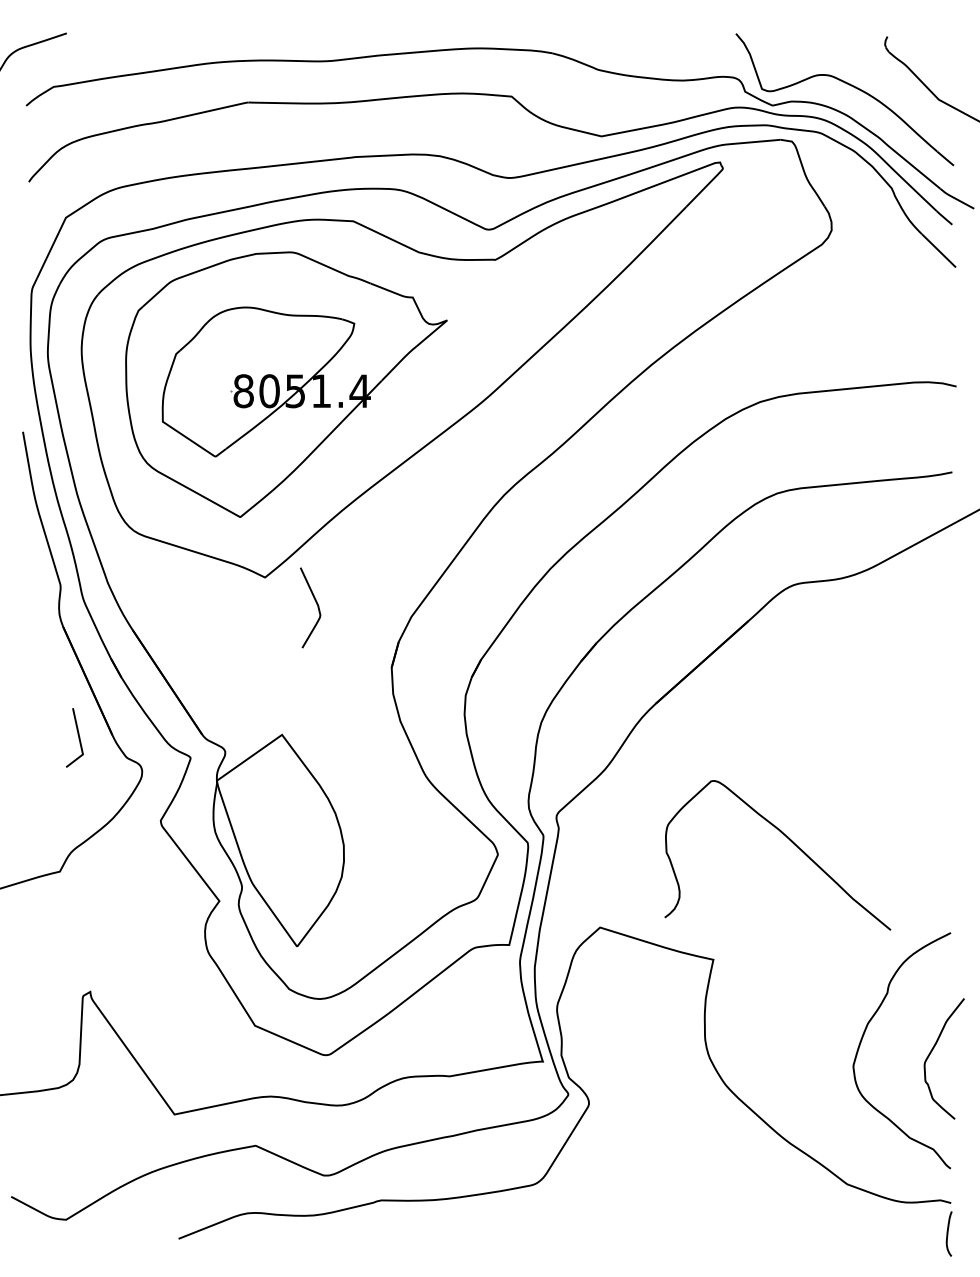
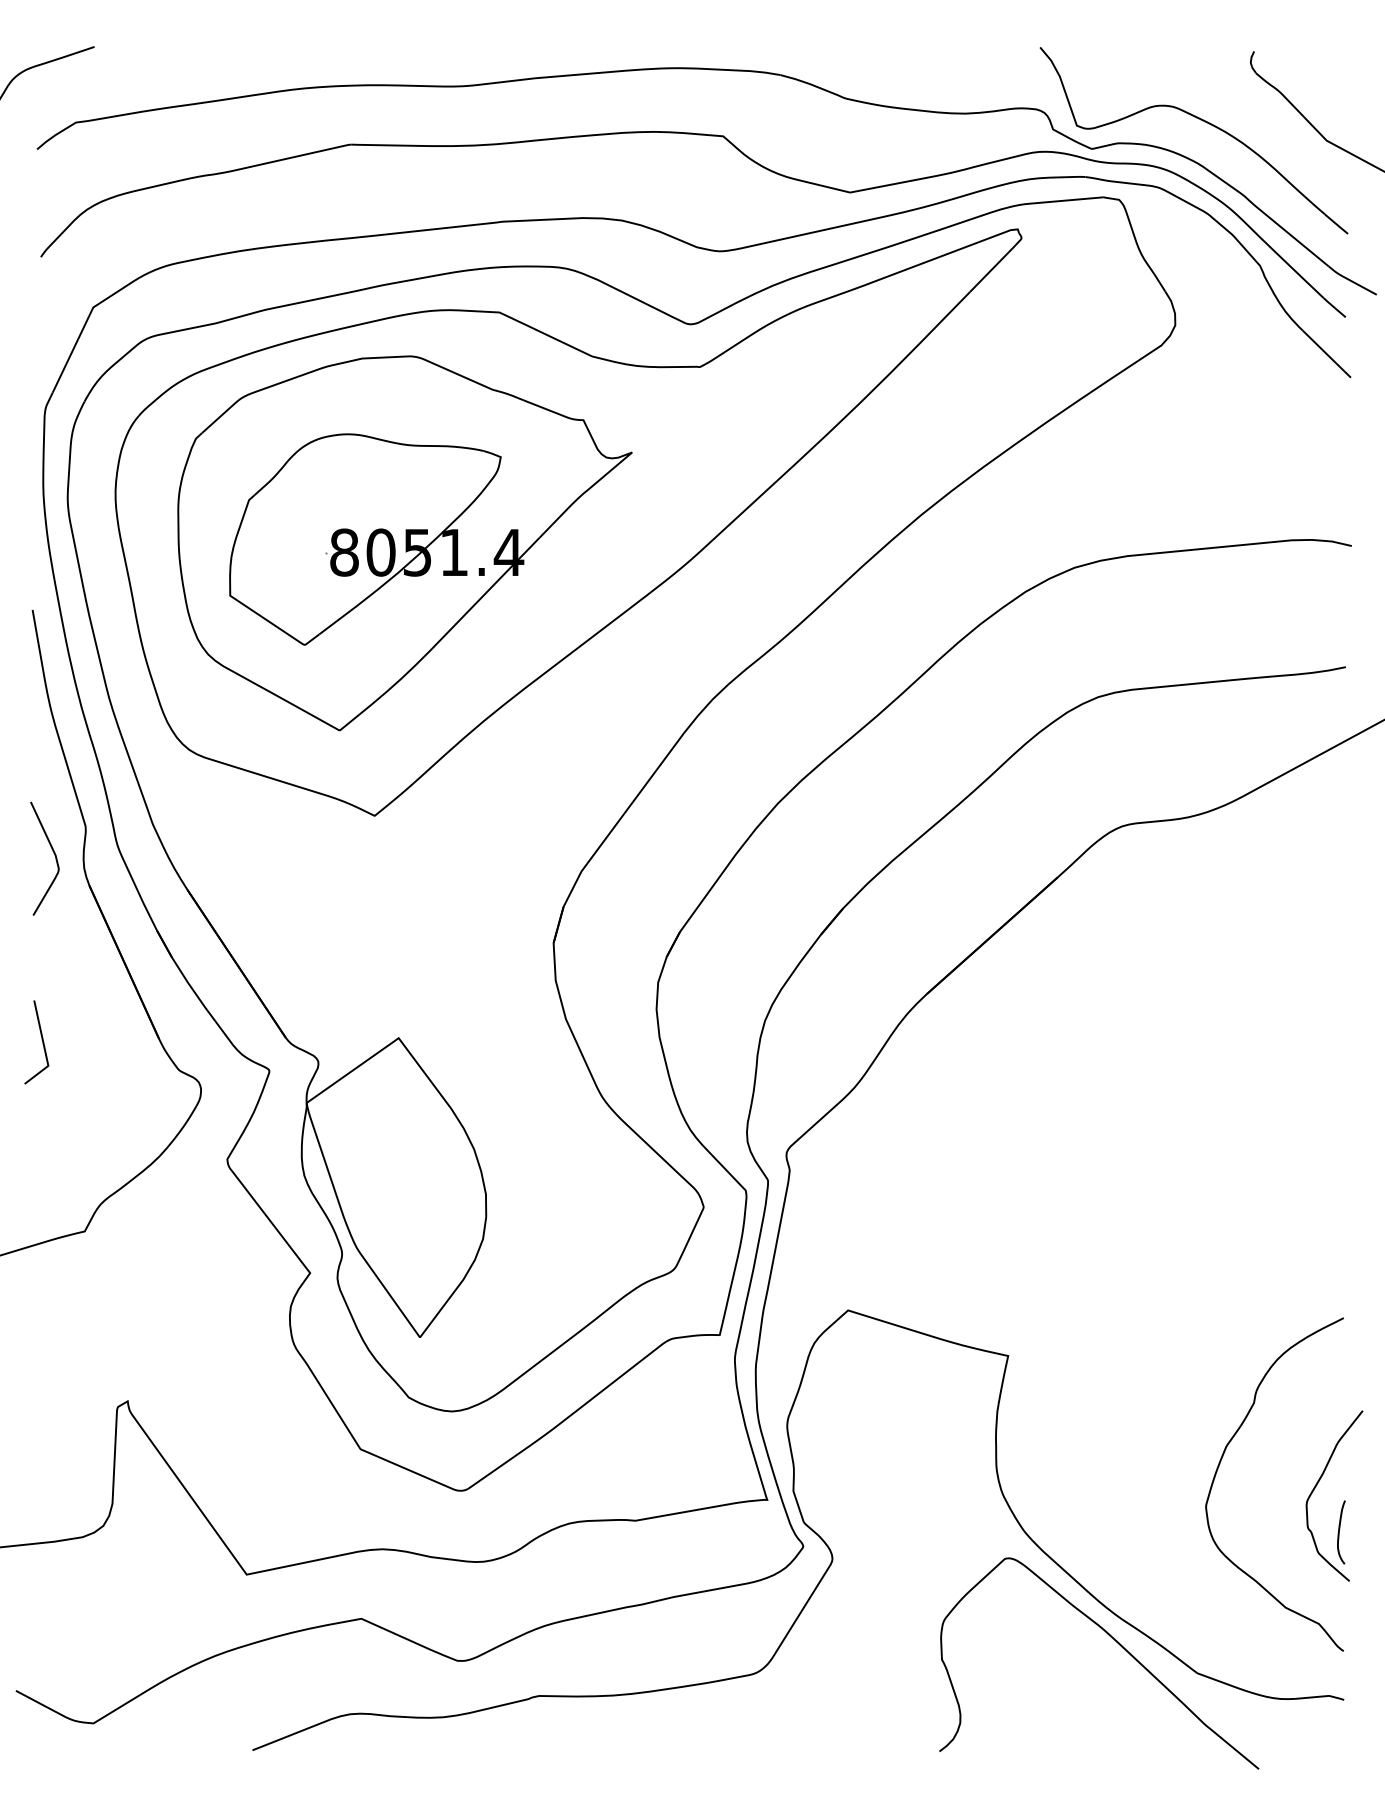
curve: (316, 604) -> (53, 853), moved
line: (78, 735) -> (41, 1039), moved
curve: (791, 841) -> (1118, 1644), moved
curve: (947, 1234) -> (1339, 1532), moved

